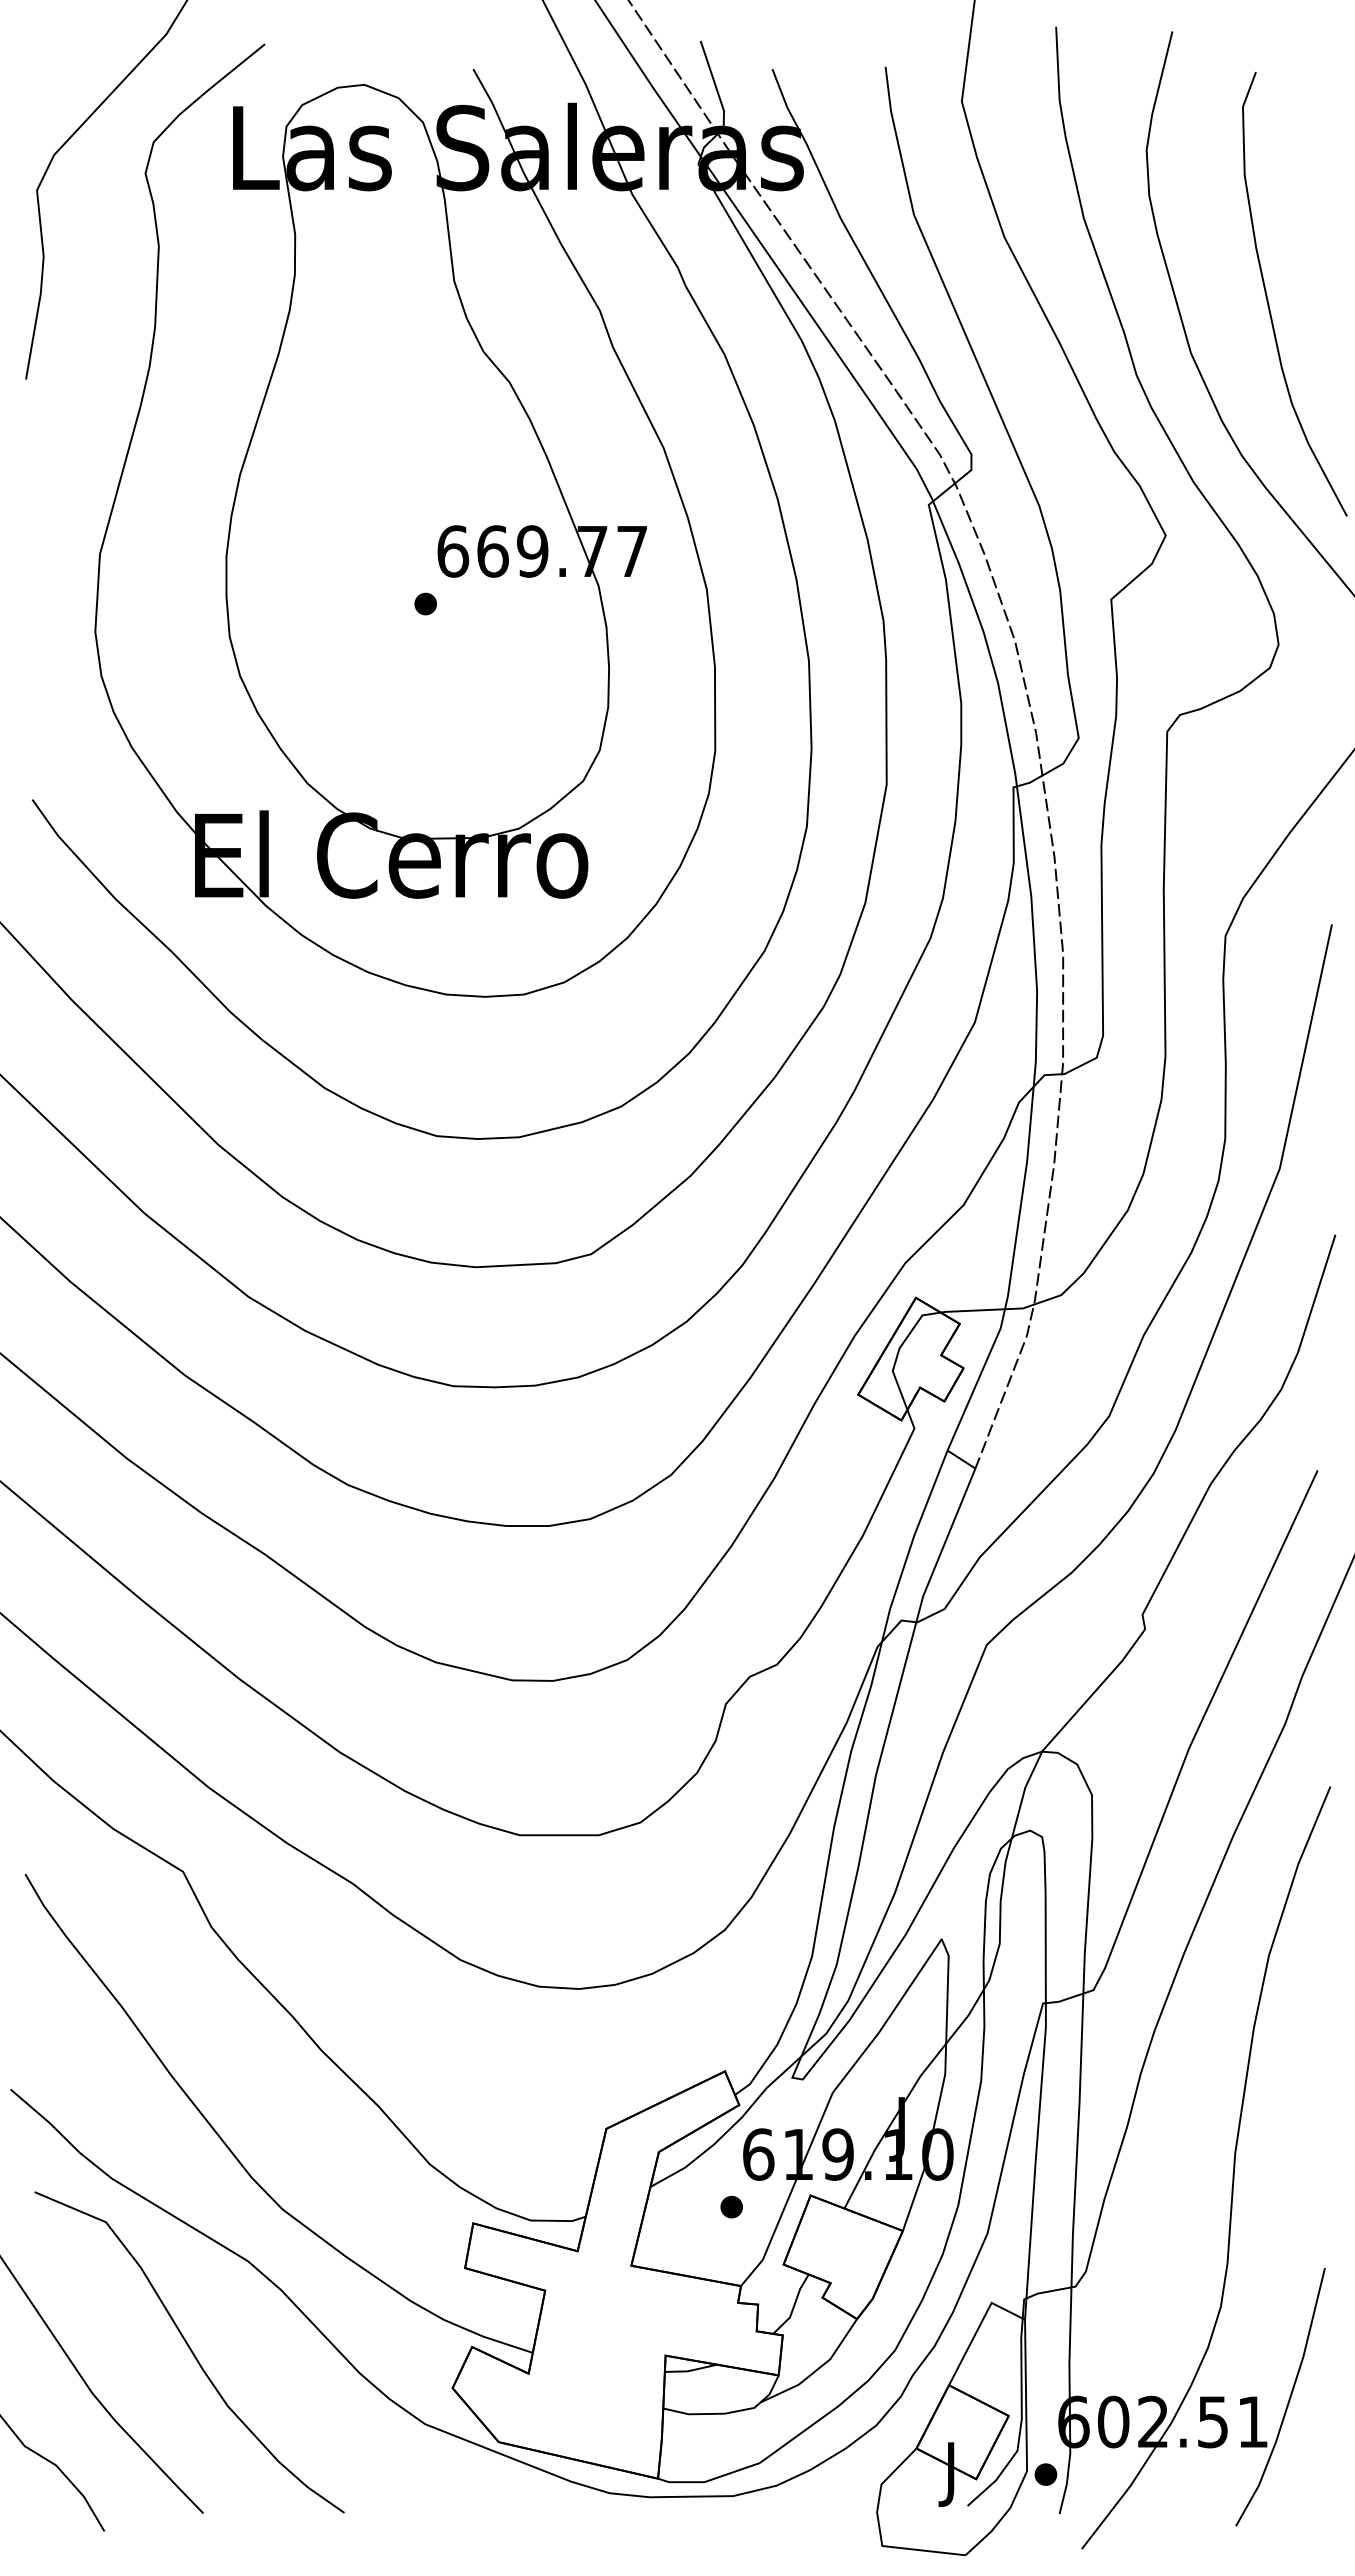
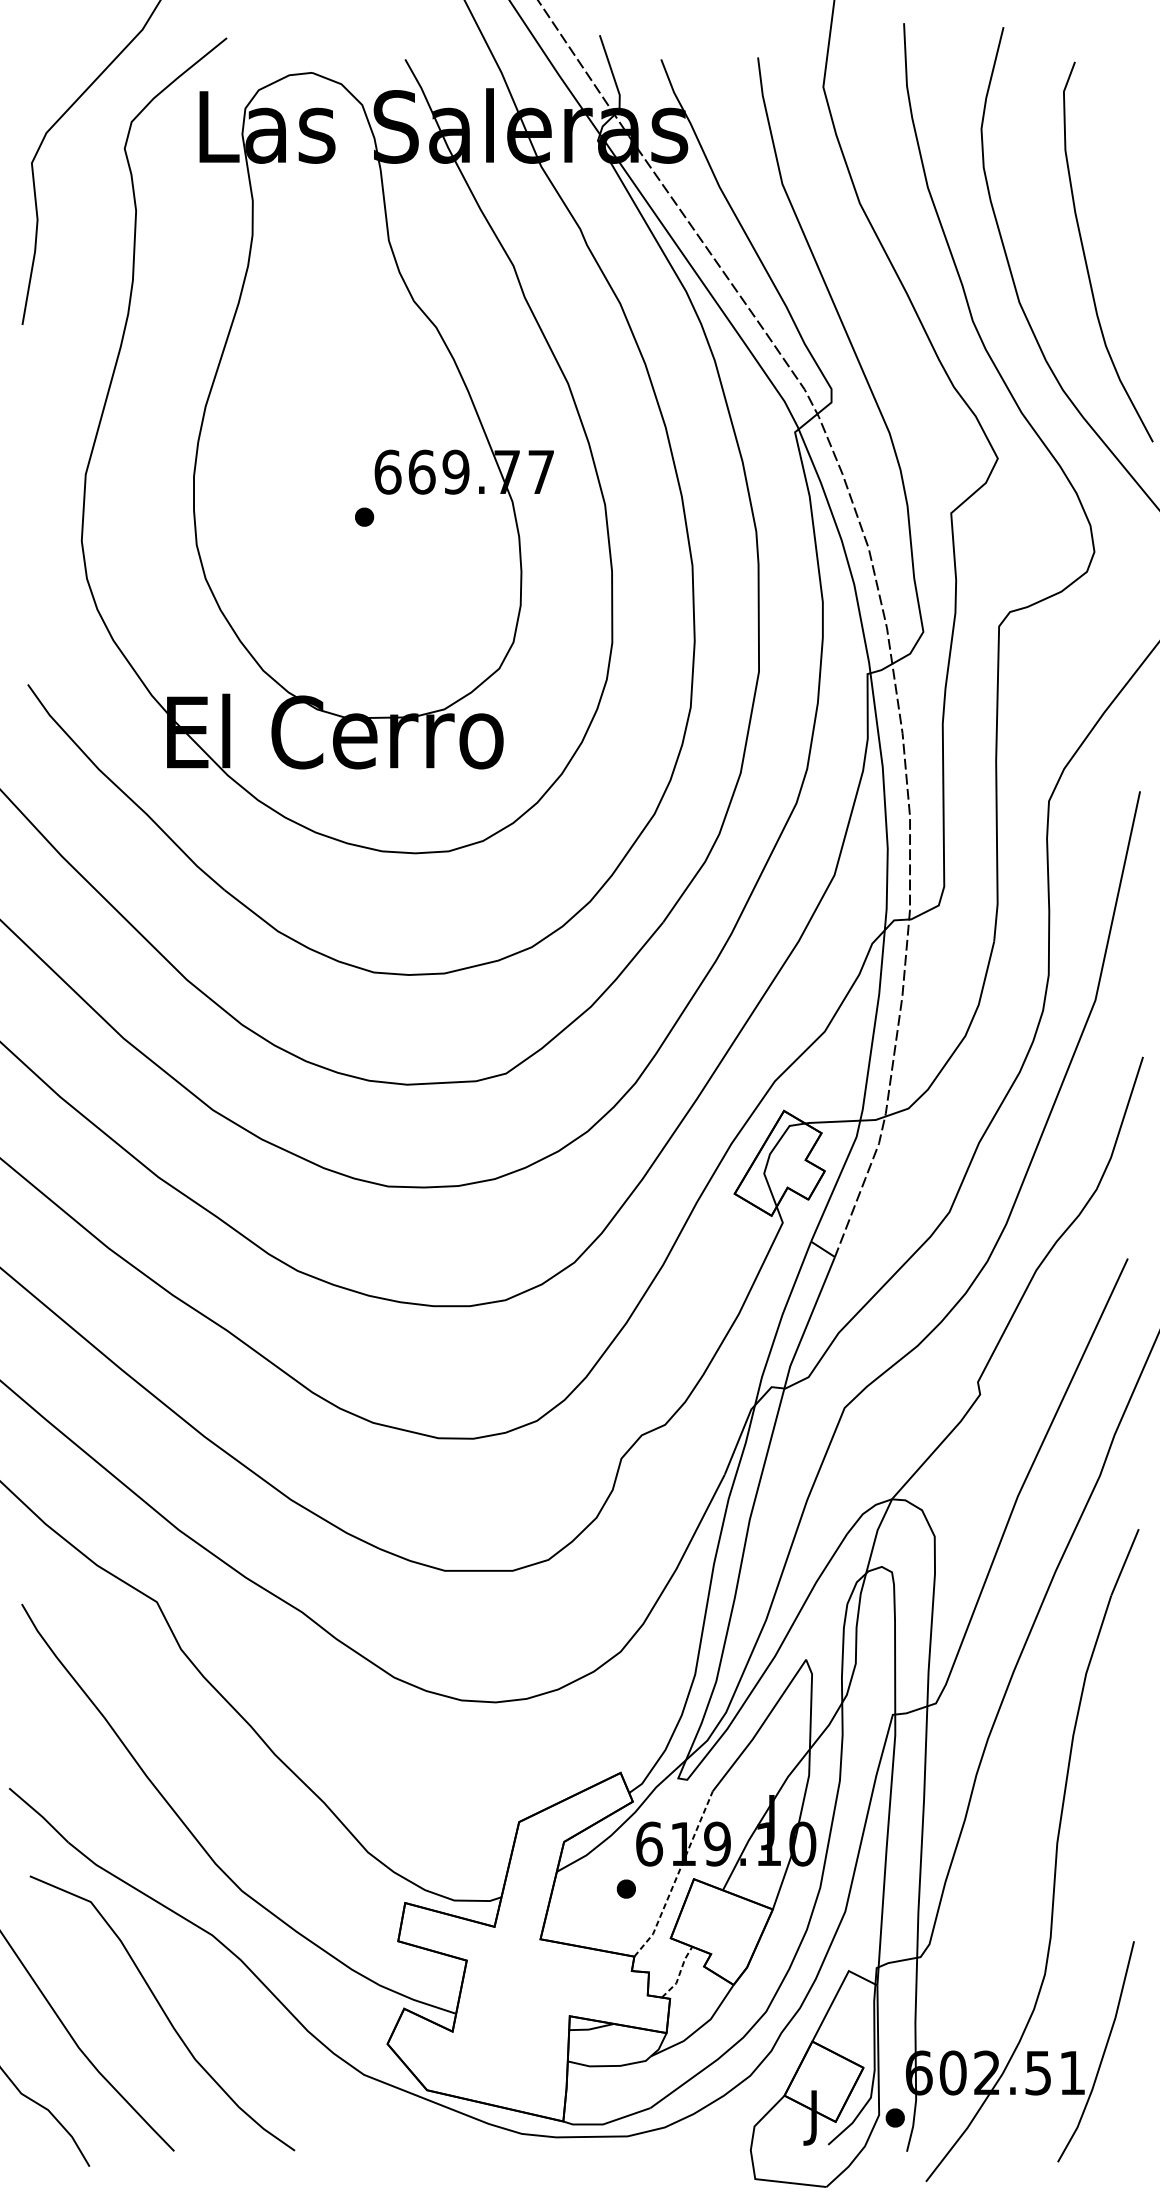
line: (791, 2192) -> (677, 1876), solid -> dashed
line: (793, 2306) -> (679, 1974), solid -> dashed

